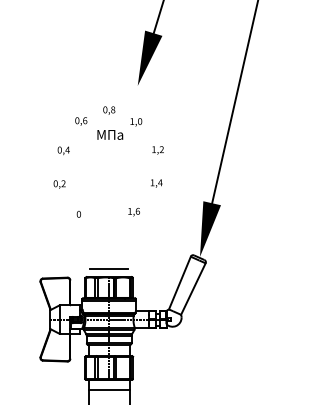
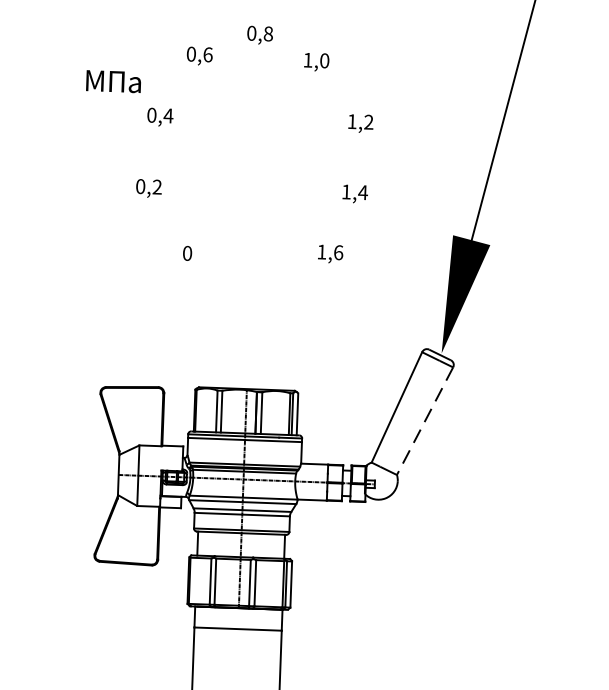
text: (110, 134) -> (114, 80), moved
text: (133, 212) -> (329, 254), moved
line: (109, 268) -> (248, 370), removed
line: (193, 289) -> (425, 422), solid -> dashed

